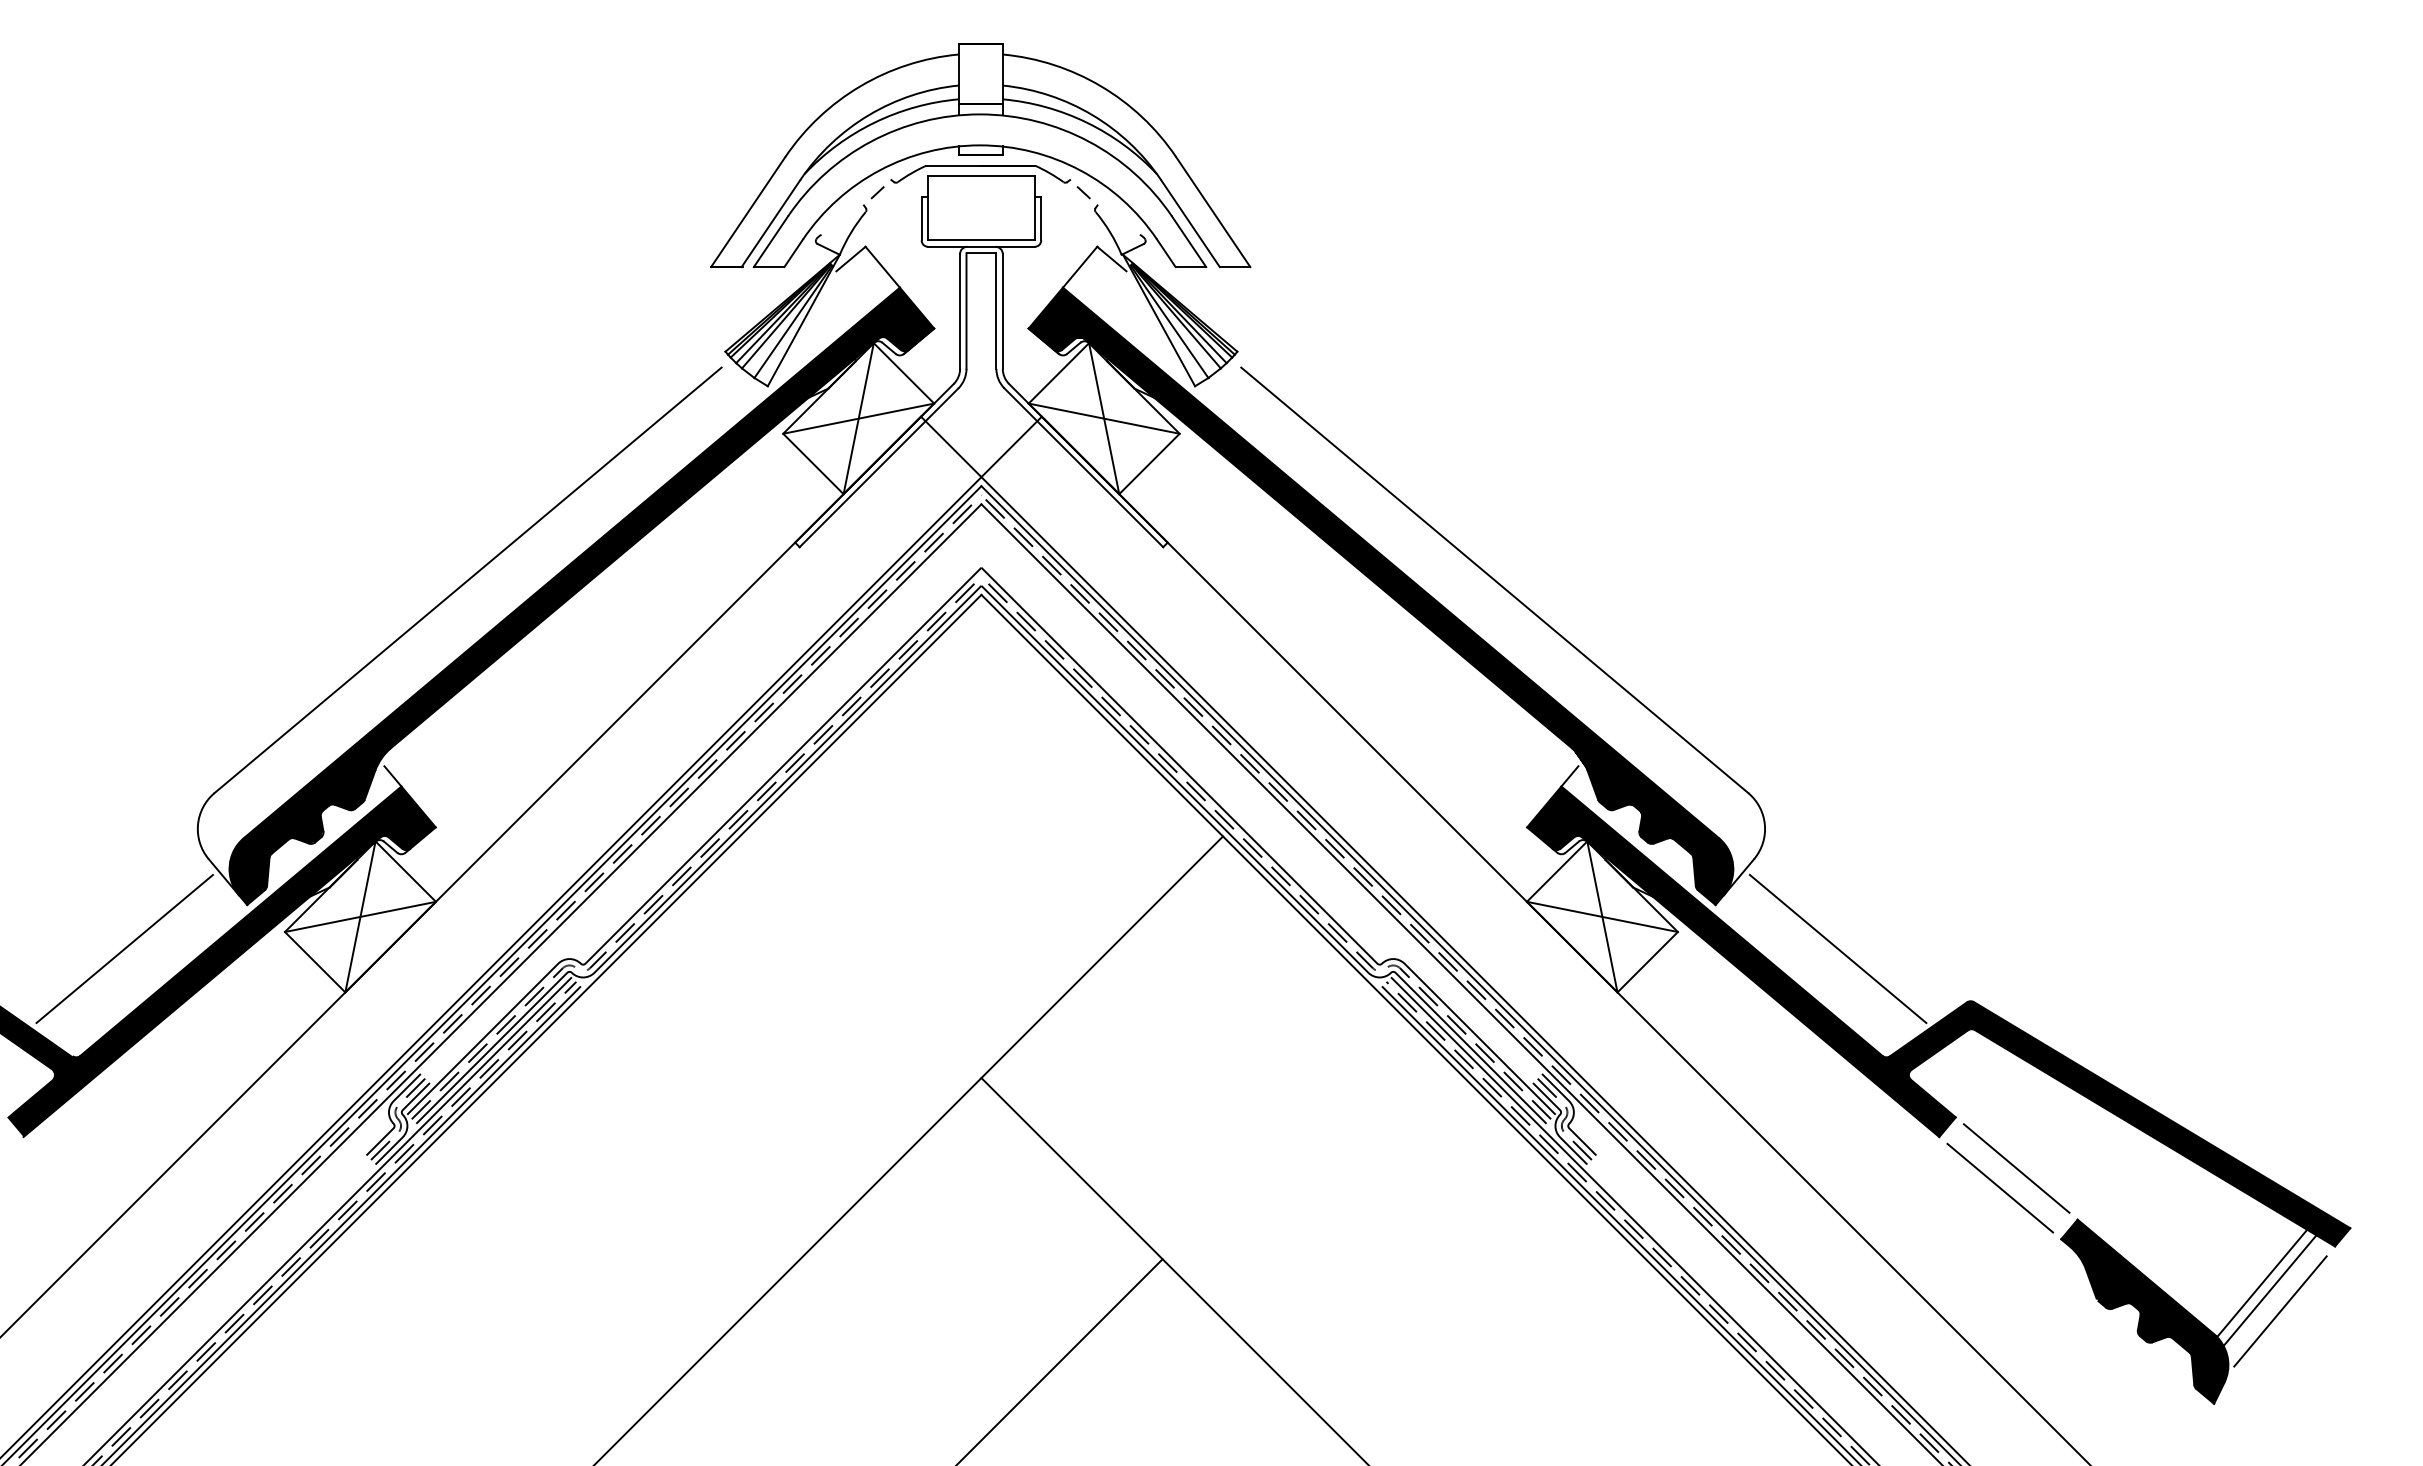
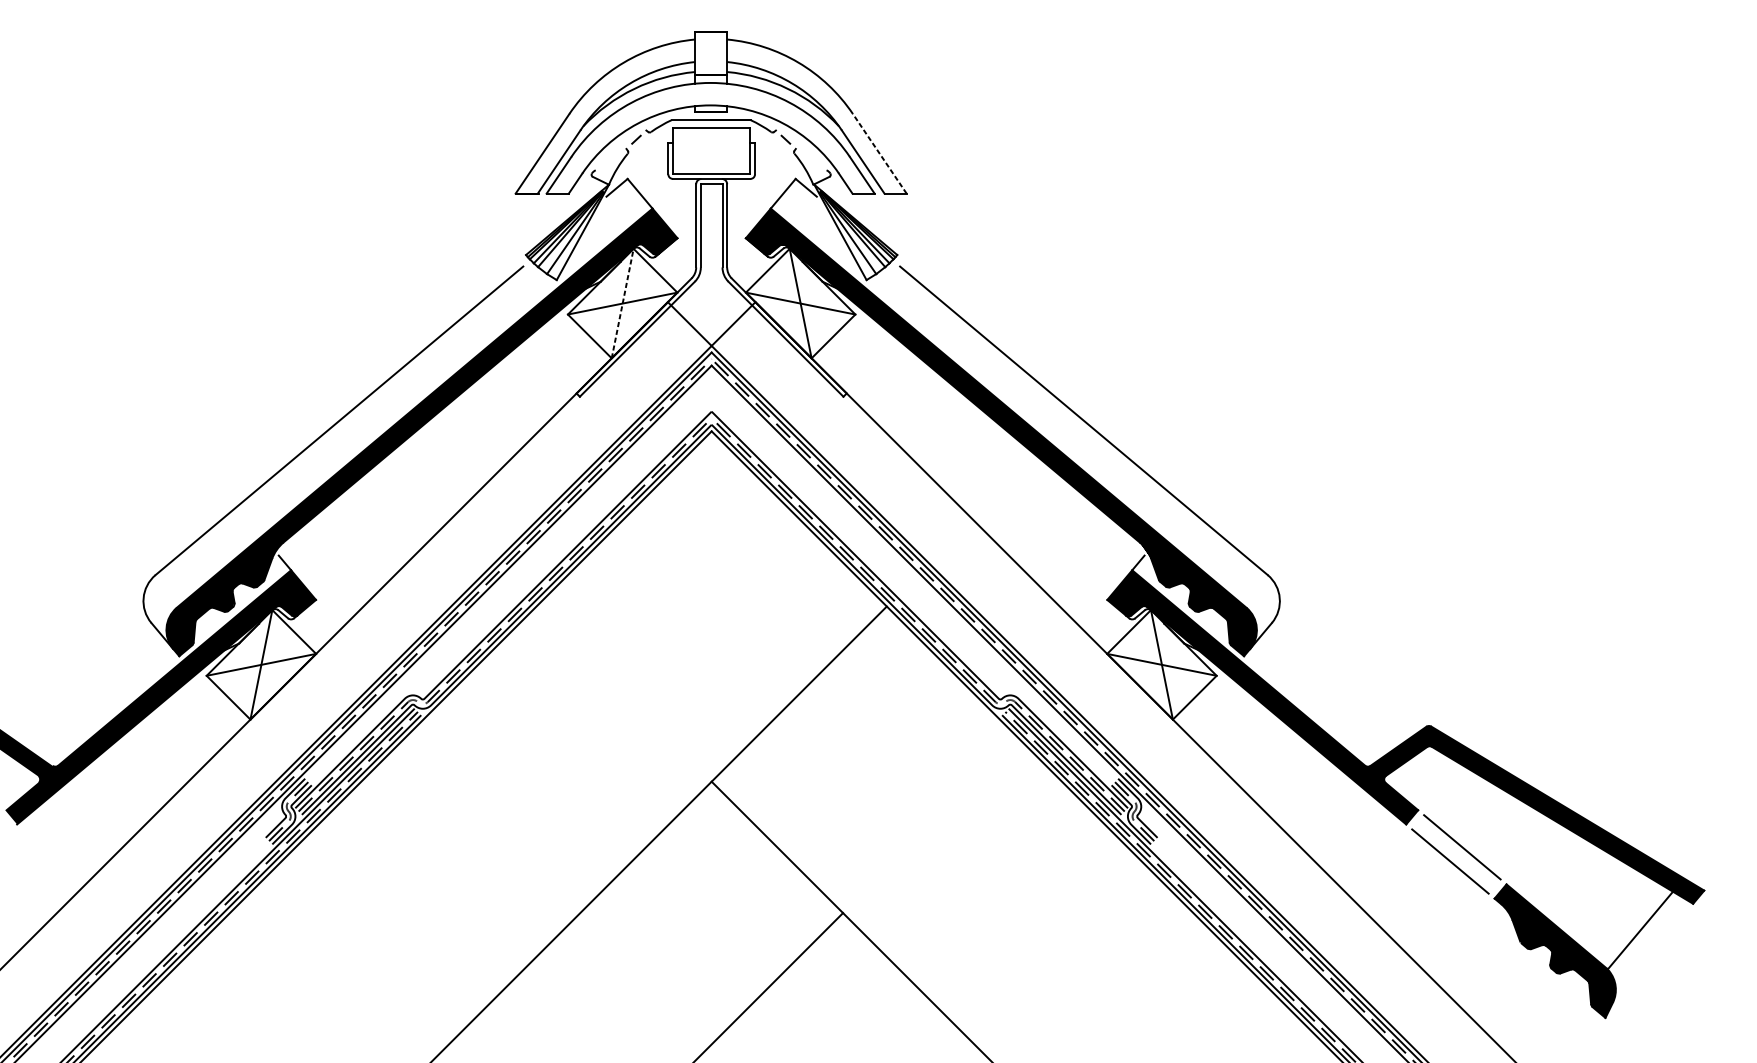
line: (1212, 211) -> (879, 153), solid -> dashed
line: (858, 418) -> (622, 303), solid -> dashed
line: (124, 948) -> (90, 687), removed
line: (1837, 948) -> (1332, 687), removed
line: (2270, 1289) -> (1646, 935), removed
line: (2280, 1311) -> (1653, 950), removed

